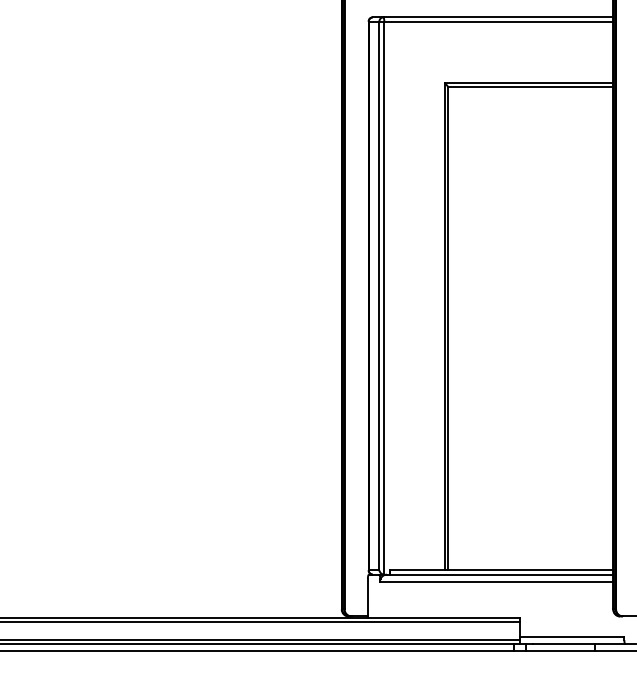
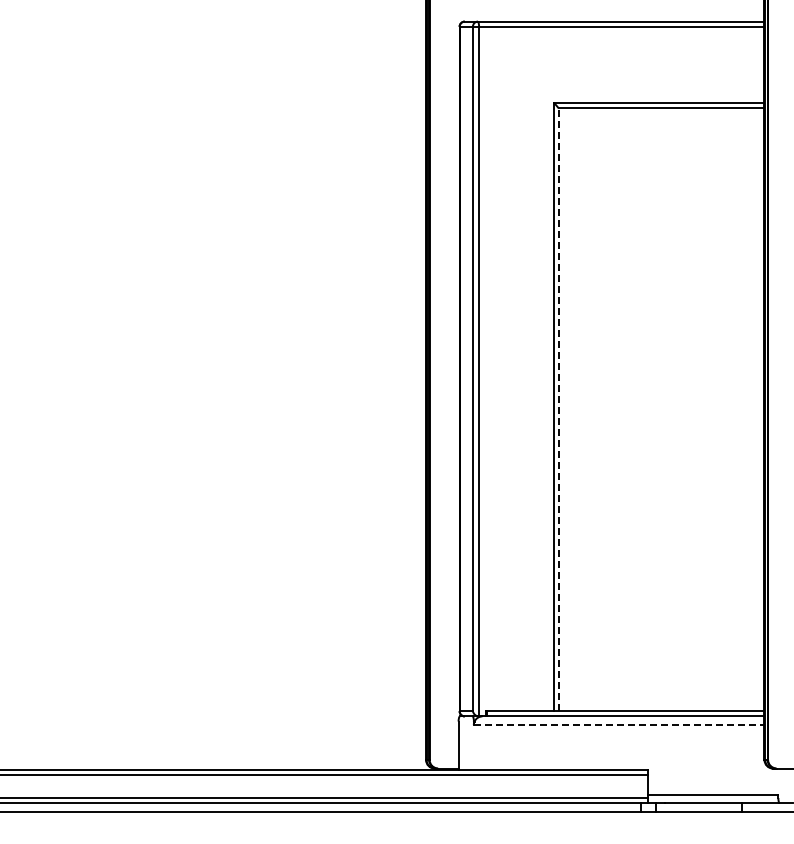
line: (448, 328) -> (558, 409), solid -> dashed
line: (496, 581) -> (619, 725), solid -> dashed

